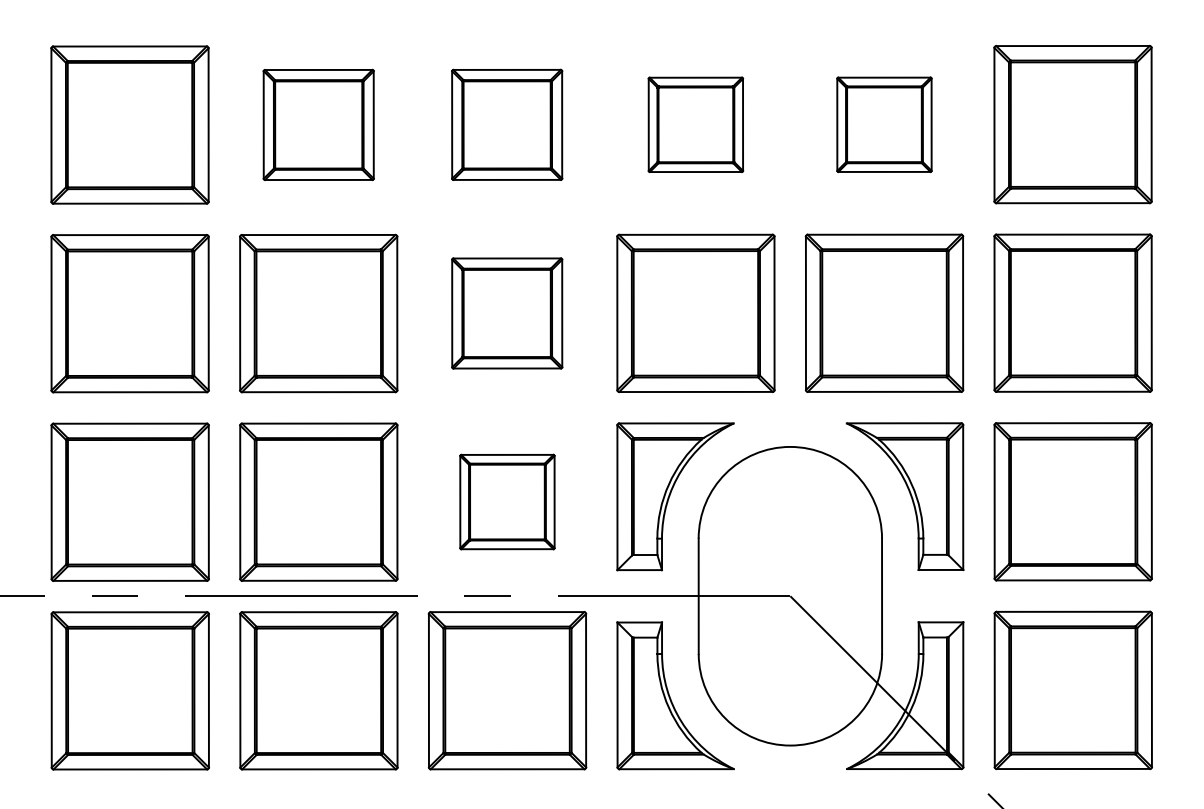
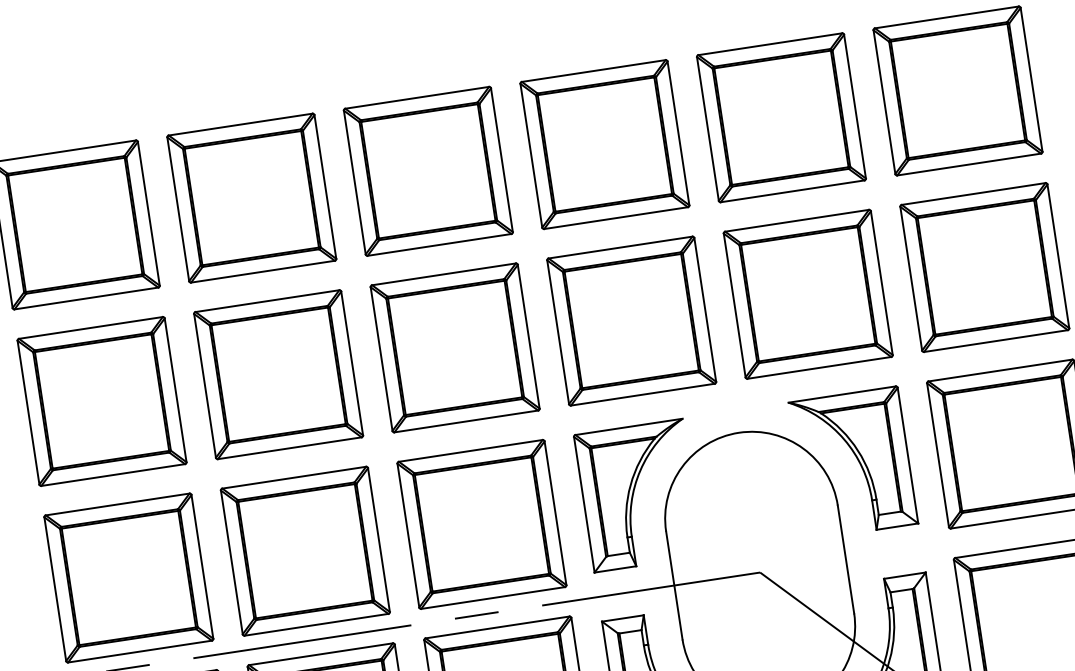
part: (318, 124) -> (251, 197), size x1.43
part: (506, 124) -> (427, 171), size x1.43
part: (695, 124) -> (604, 144), size x1.67
part: (884, 124) -> (781, 117), size x1.67
part: (506, 313) -> (454, 348), size x1.43
part: (507, 501) -> (481, 523), size x1.67

